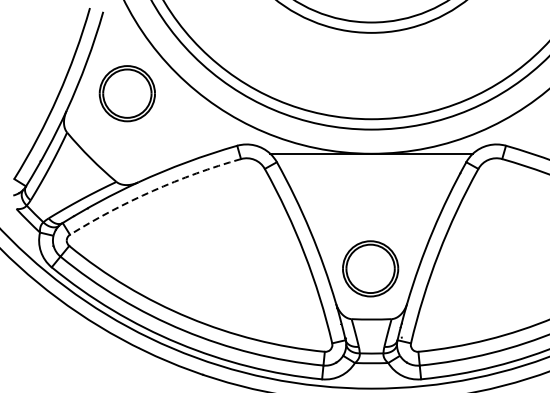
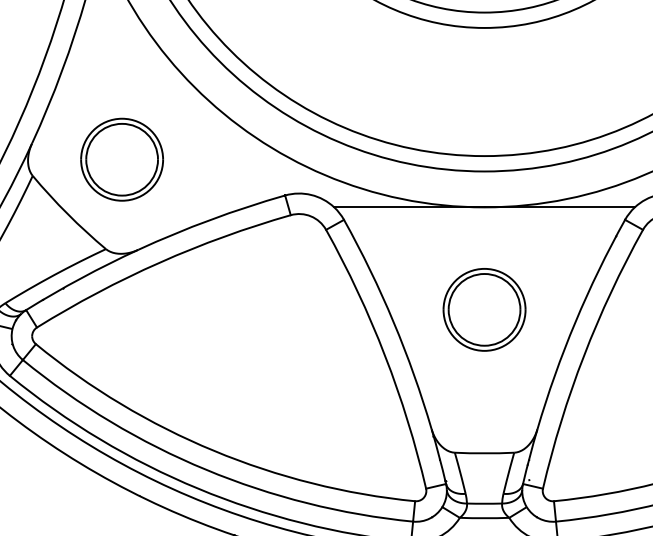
part: (126, 93) -> (120, 159), moved
arc: (152, 190) -> (159, 261), dashed -> solid
part: (370, 268) -> (484, 309), moved

